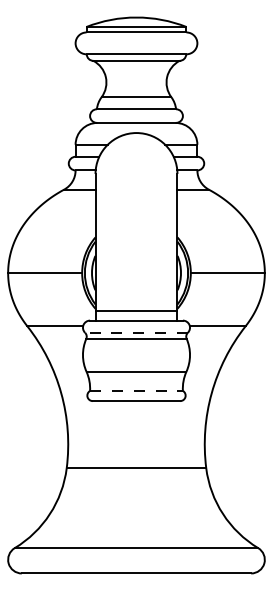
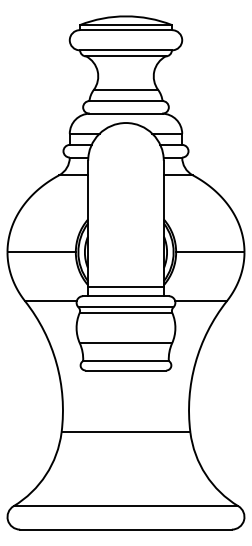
line: (135, 332) -> (125, 307), dashed -> solid
line: (137, 391) -> (126, 361), dashed -> solid

